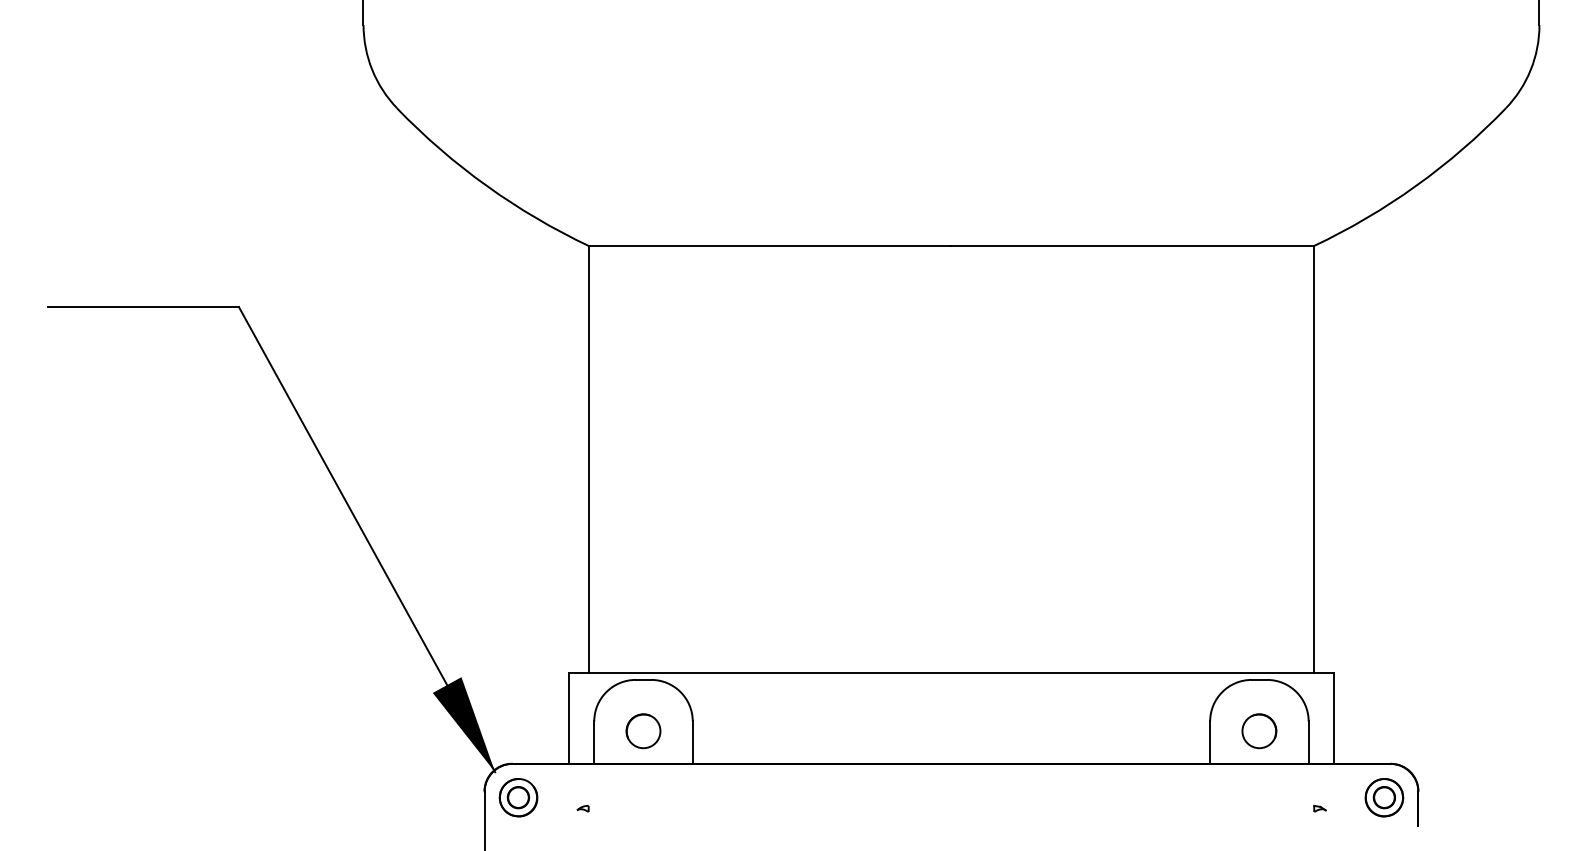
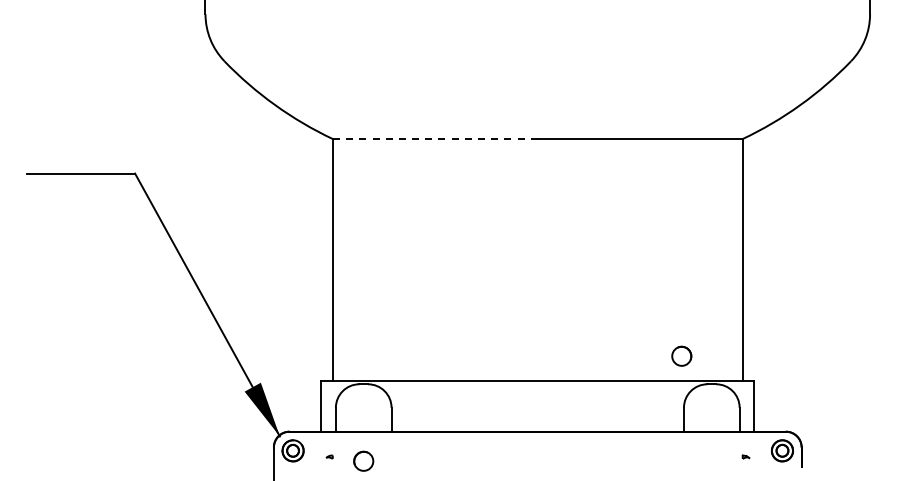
line: (770, 246) -> (435, 139), solid -> dashed
circle: (643, 729) -> (363, 460), moved
circle: (1258, 729) -> (681, 355), moved

